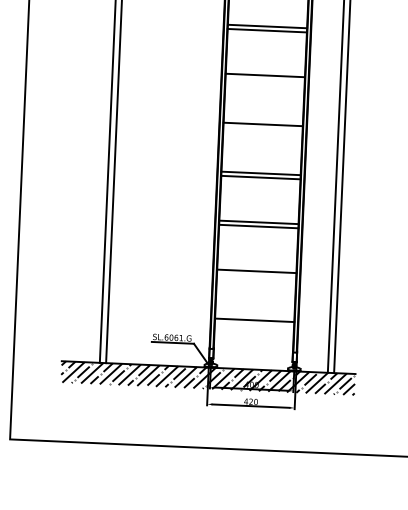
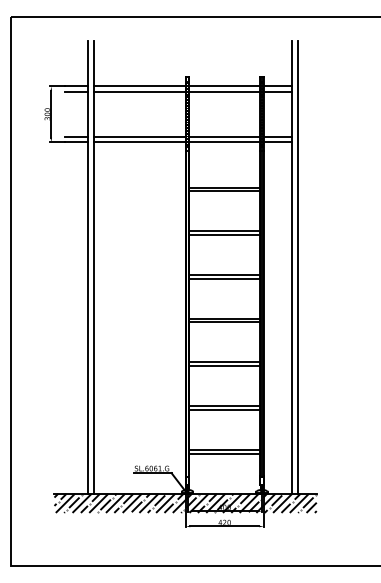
line: (264, 79) -> (224, 234), added
line: (262, 128) -> (224, 278), added
line: (256, 275) -> (224, 409), added
line: (254, 324) -> (224, 453), added

